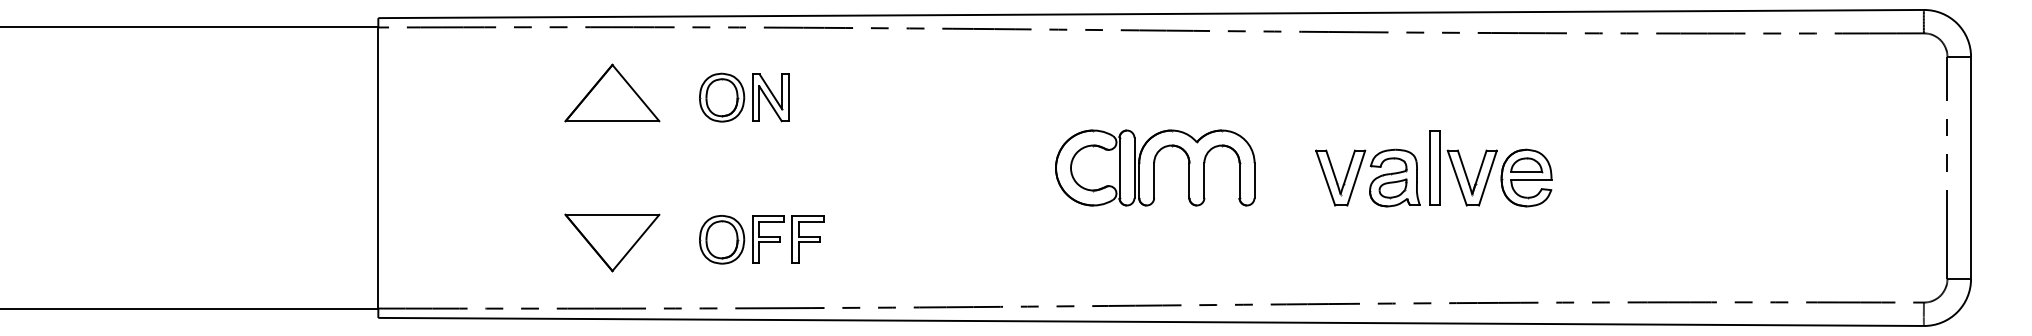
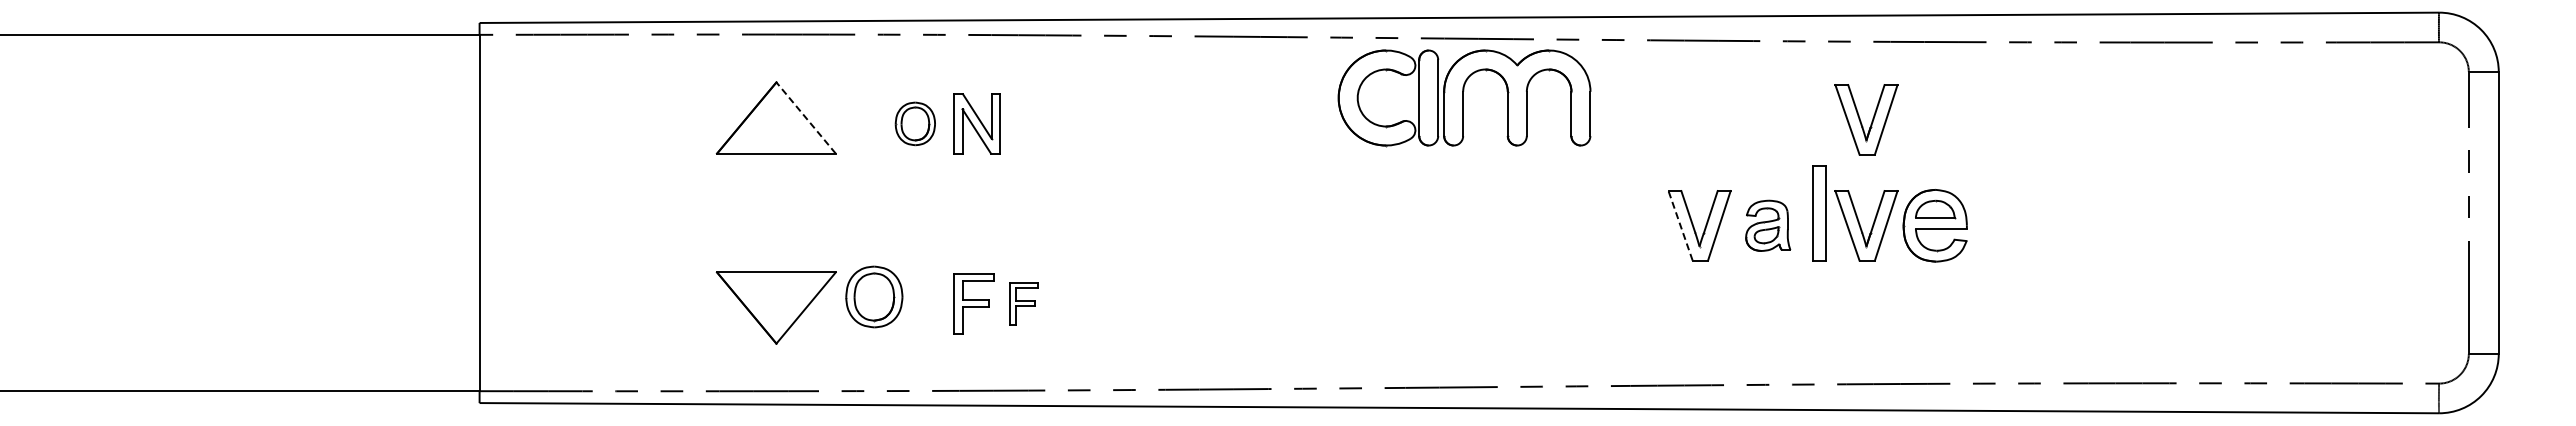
line: (635, 92) -> (805, 117), solid -> dashed
part: (1472, 94) -> (1866, 119), added
part: (722, 97) -> (915, 123), size x0.7
part: (1155, 168) -> (1464, 98), moved
line: (1325, 177) -> (1680, 225), solid -> dashed
part: (1394, 177) -> (1767, 225), size x0.7
part: (722, 239) -> (874, 296), moved
part: (807, 239) -> (1023, 303), size x0.7

